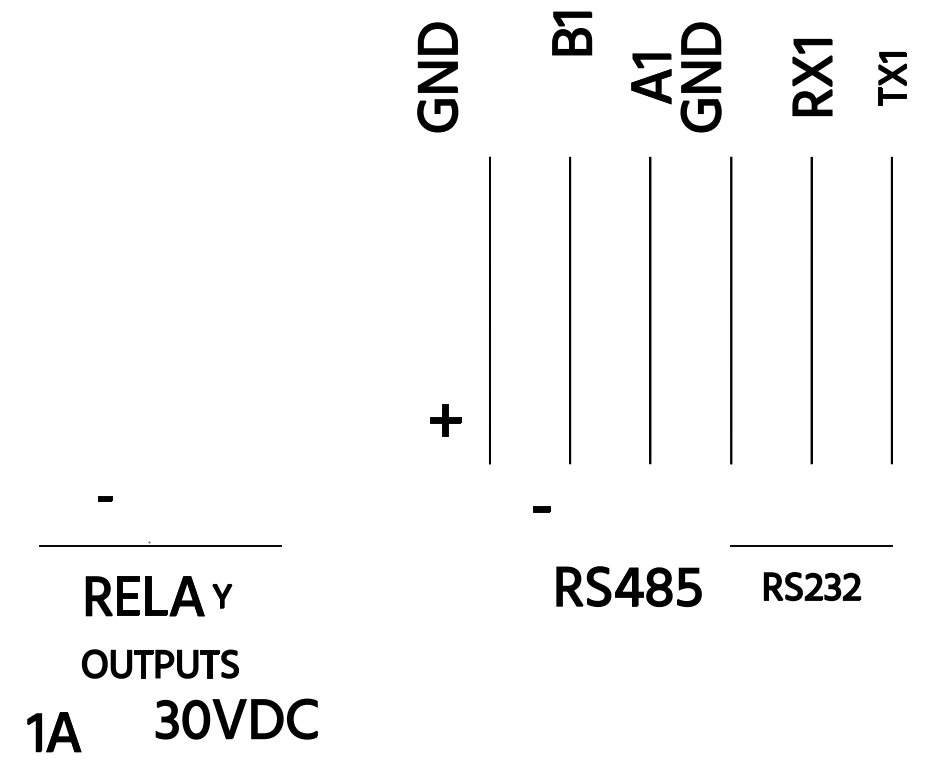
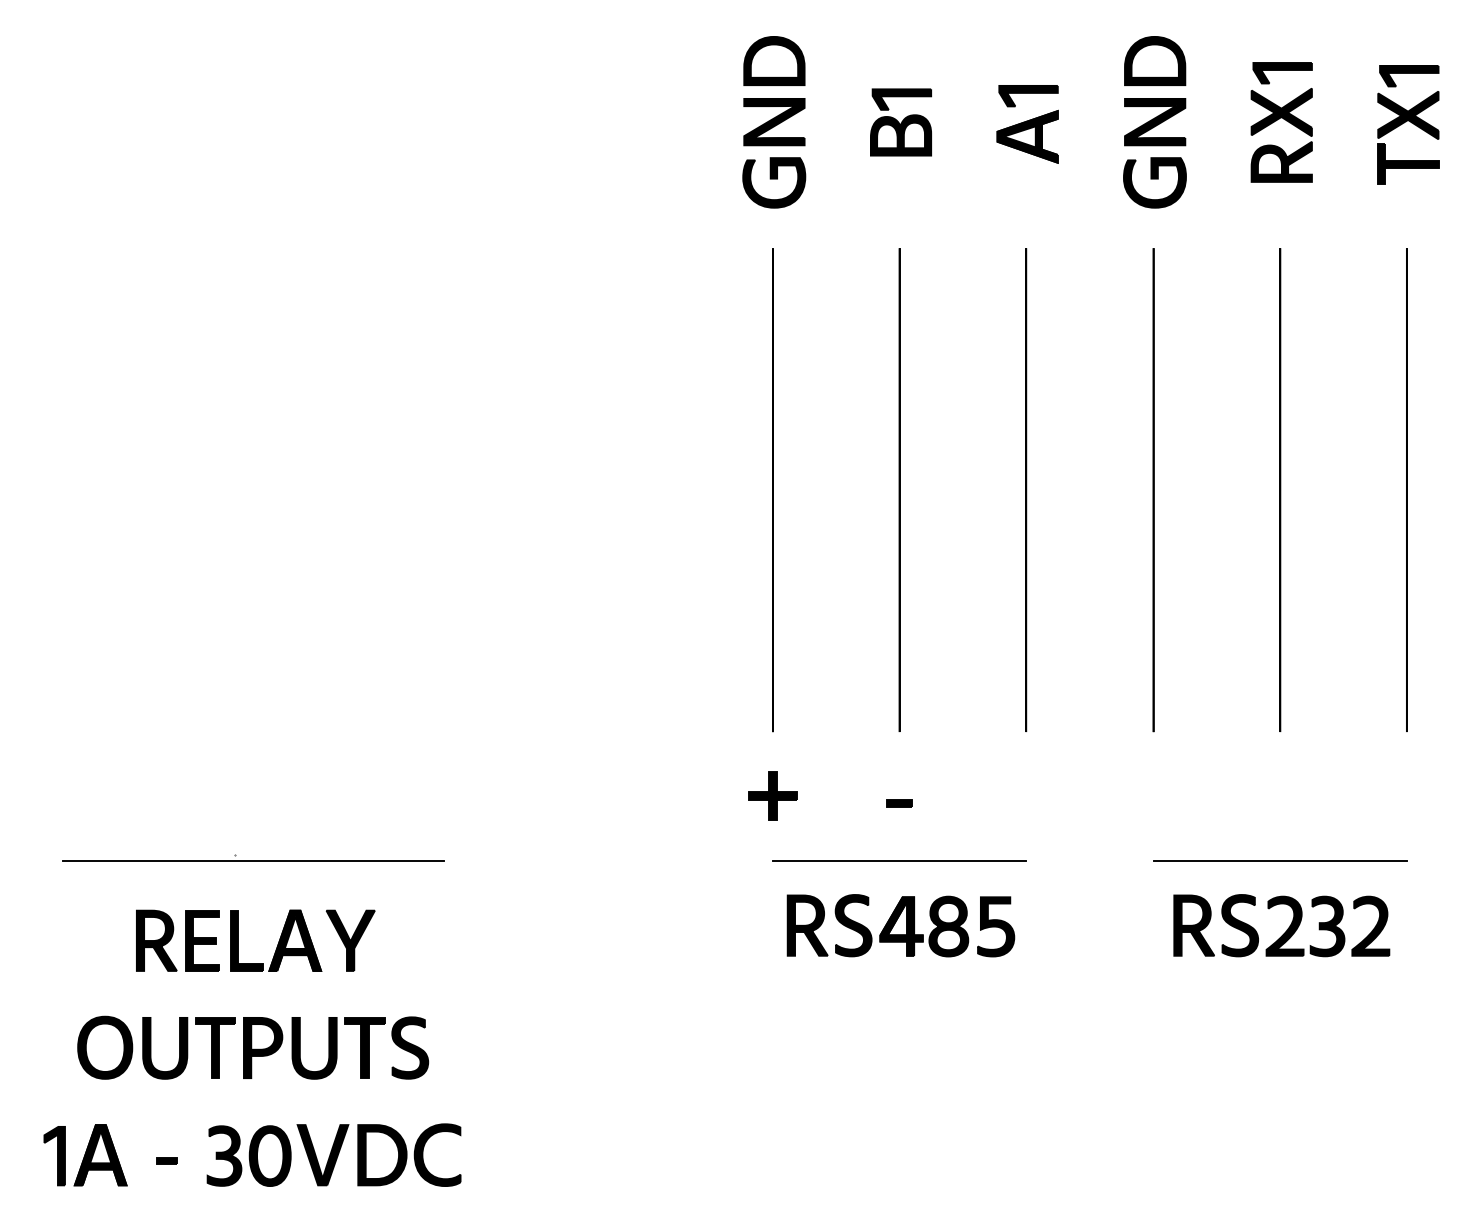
part: (572, 33) -> (901, 122), moved
part: (437, 77) -> (773, 122), moved
part: (700, 77) -> (1154, 122), moved
part: (892, 78) -> (1408, 124), size x1.43
part: (445, 420) -> (772, 796), moved
part: (105, 498) -> (166, 1160), moved
part: (541, 509) -> (898, 803), moved
line: (569, 545) -> (898, 860), added
part: (628, 586) -> (900, 925), moved
part: (812, 586) -> (1281, 925), size x1.43
part: (222, 596) -> (351, 941), size x1.67
part: (160, 663) -> (253, 1046), size x1.43
part: (236, 718) -> (333, 1154), moved

